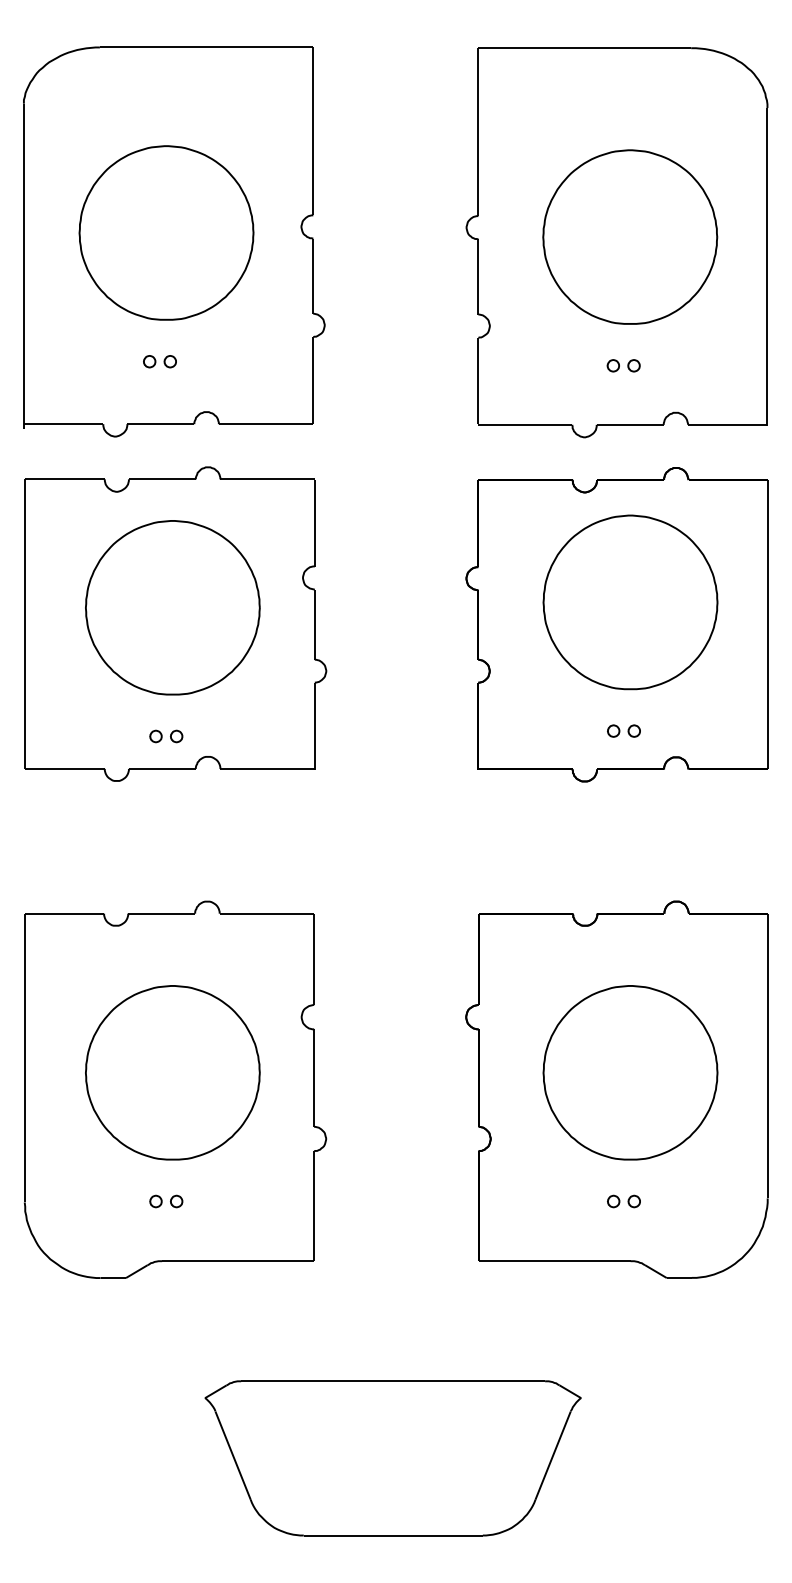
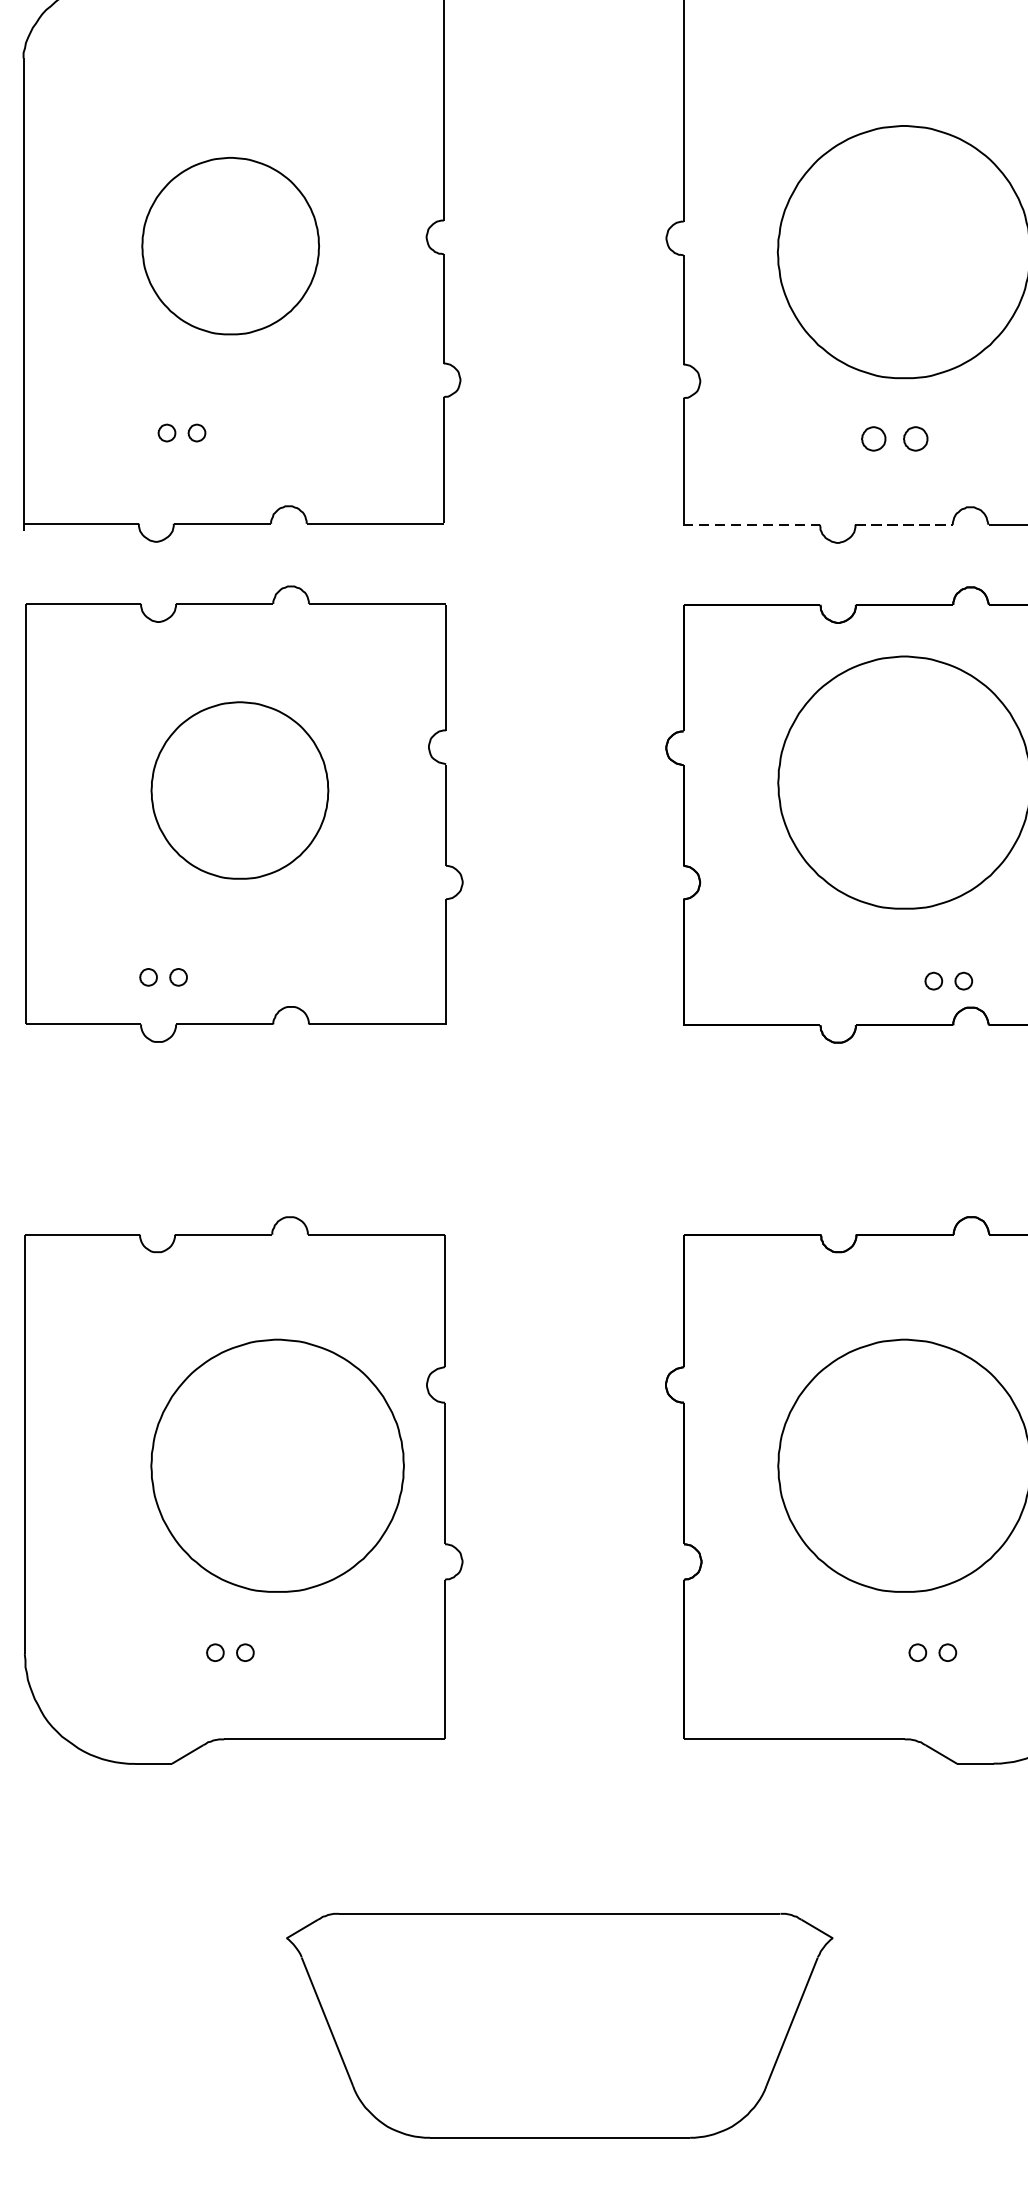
part: (166, 232) -> (230, 245), size x0.7
part: (159, 361) -> (181, 432), moved
part: (623, 365) -> (894, 438), size x1.4
line: (525, 424) -> (752, 524), solid -> dashed
line: (630, 424) -> (904, 524), solid -> dashed
part: (172, 607) -> (239, 790), size x0.7
part: (623, 730) -> (948, 980), moved
part: (166, 736) -> (163, 977), moved
part: (172, 1072) -> (277, 1465), moved
part: (623, 1201) -> (932, 1652), moved

